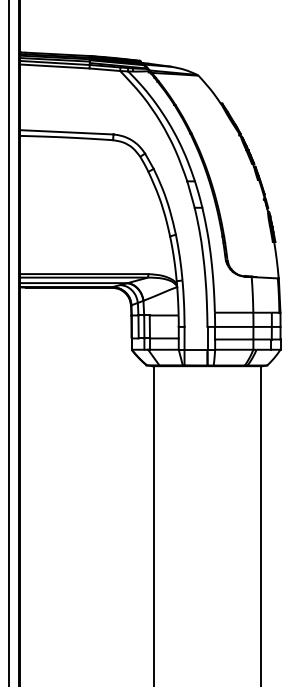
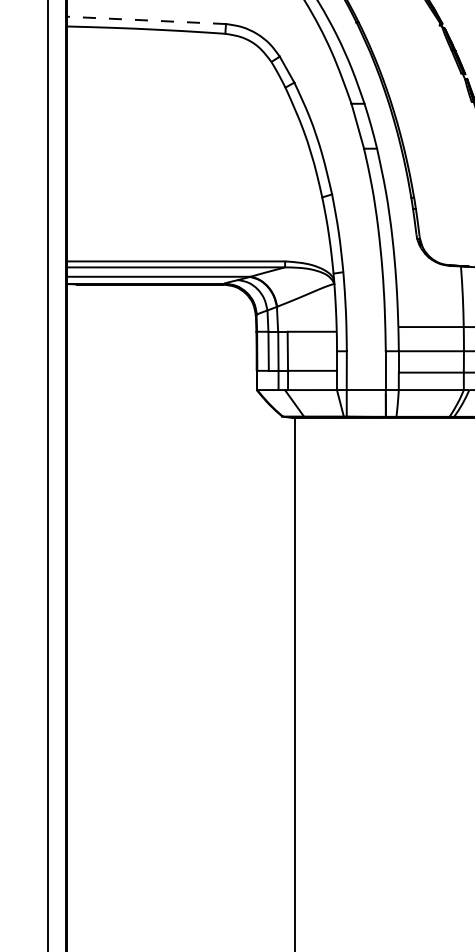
line: (66, 132) -> (146, 20), solid -> dashed

